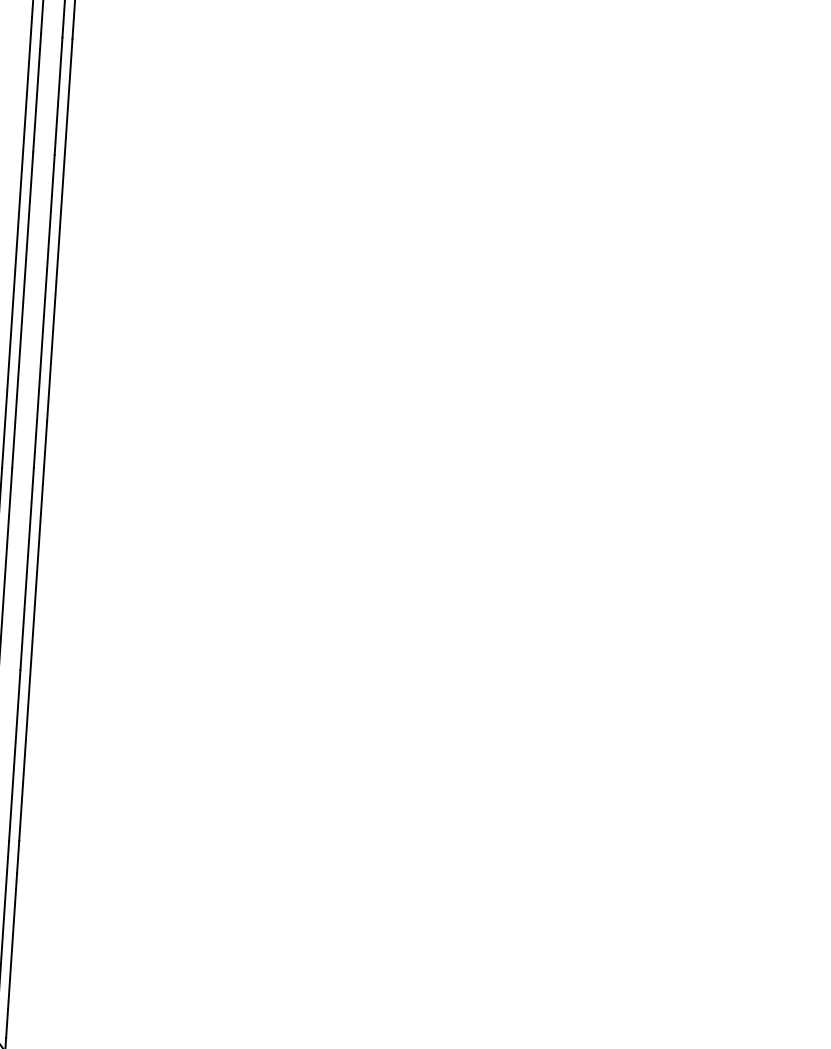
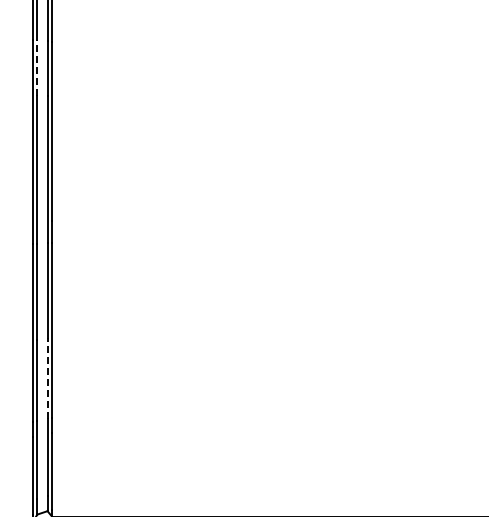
line: (37, 94) -> (37, 68), solid -> dashed
line: (14, 753) -> (47, 377), solid -> dashed

